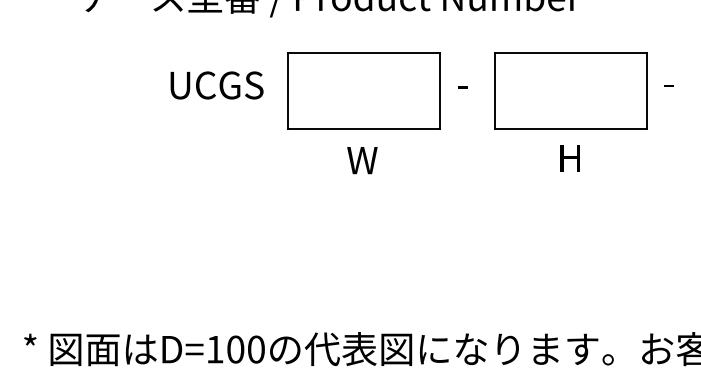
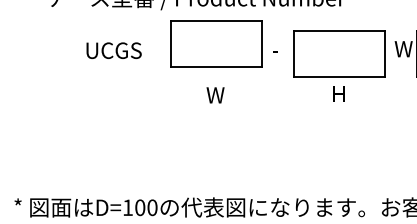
text: (678, 83) -> (403, 49), - -> W
text: (215, 85) -> (113, 50), moved
part: (363, 90) -> (216, 43), moved

